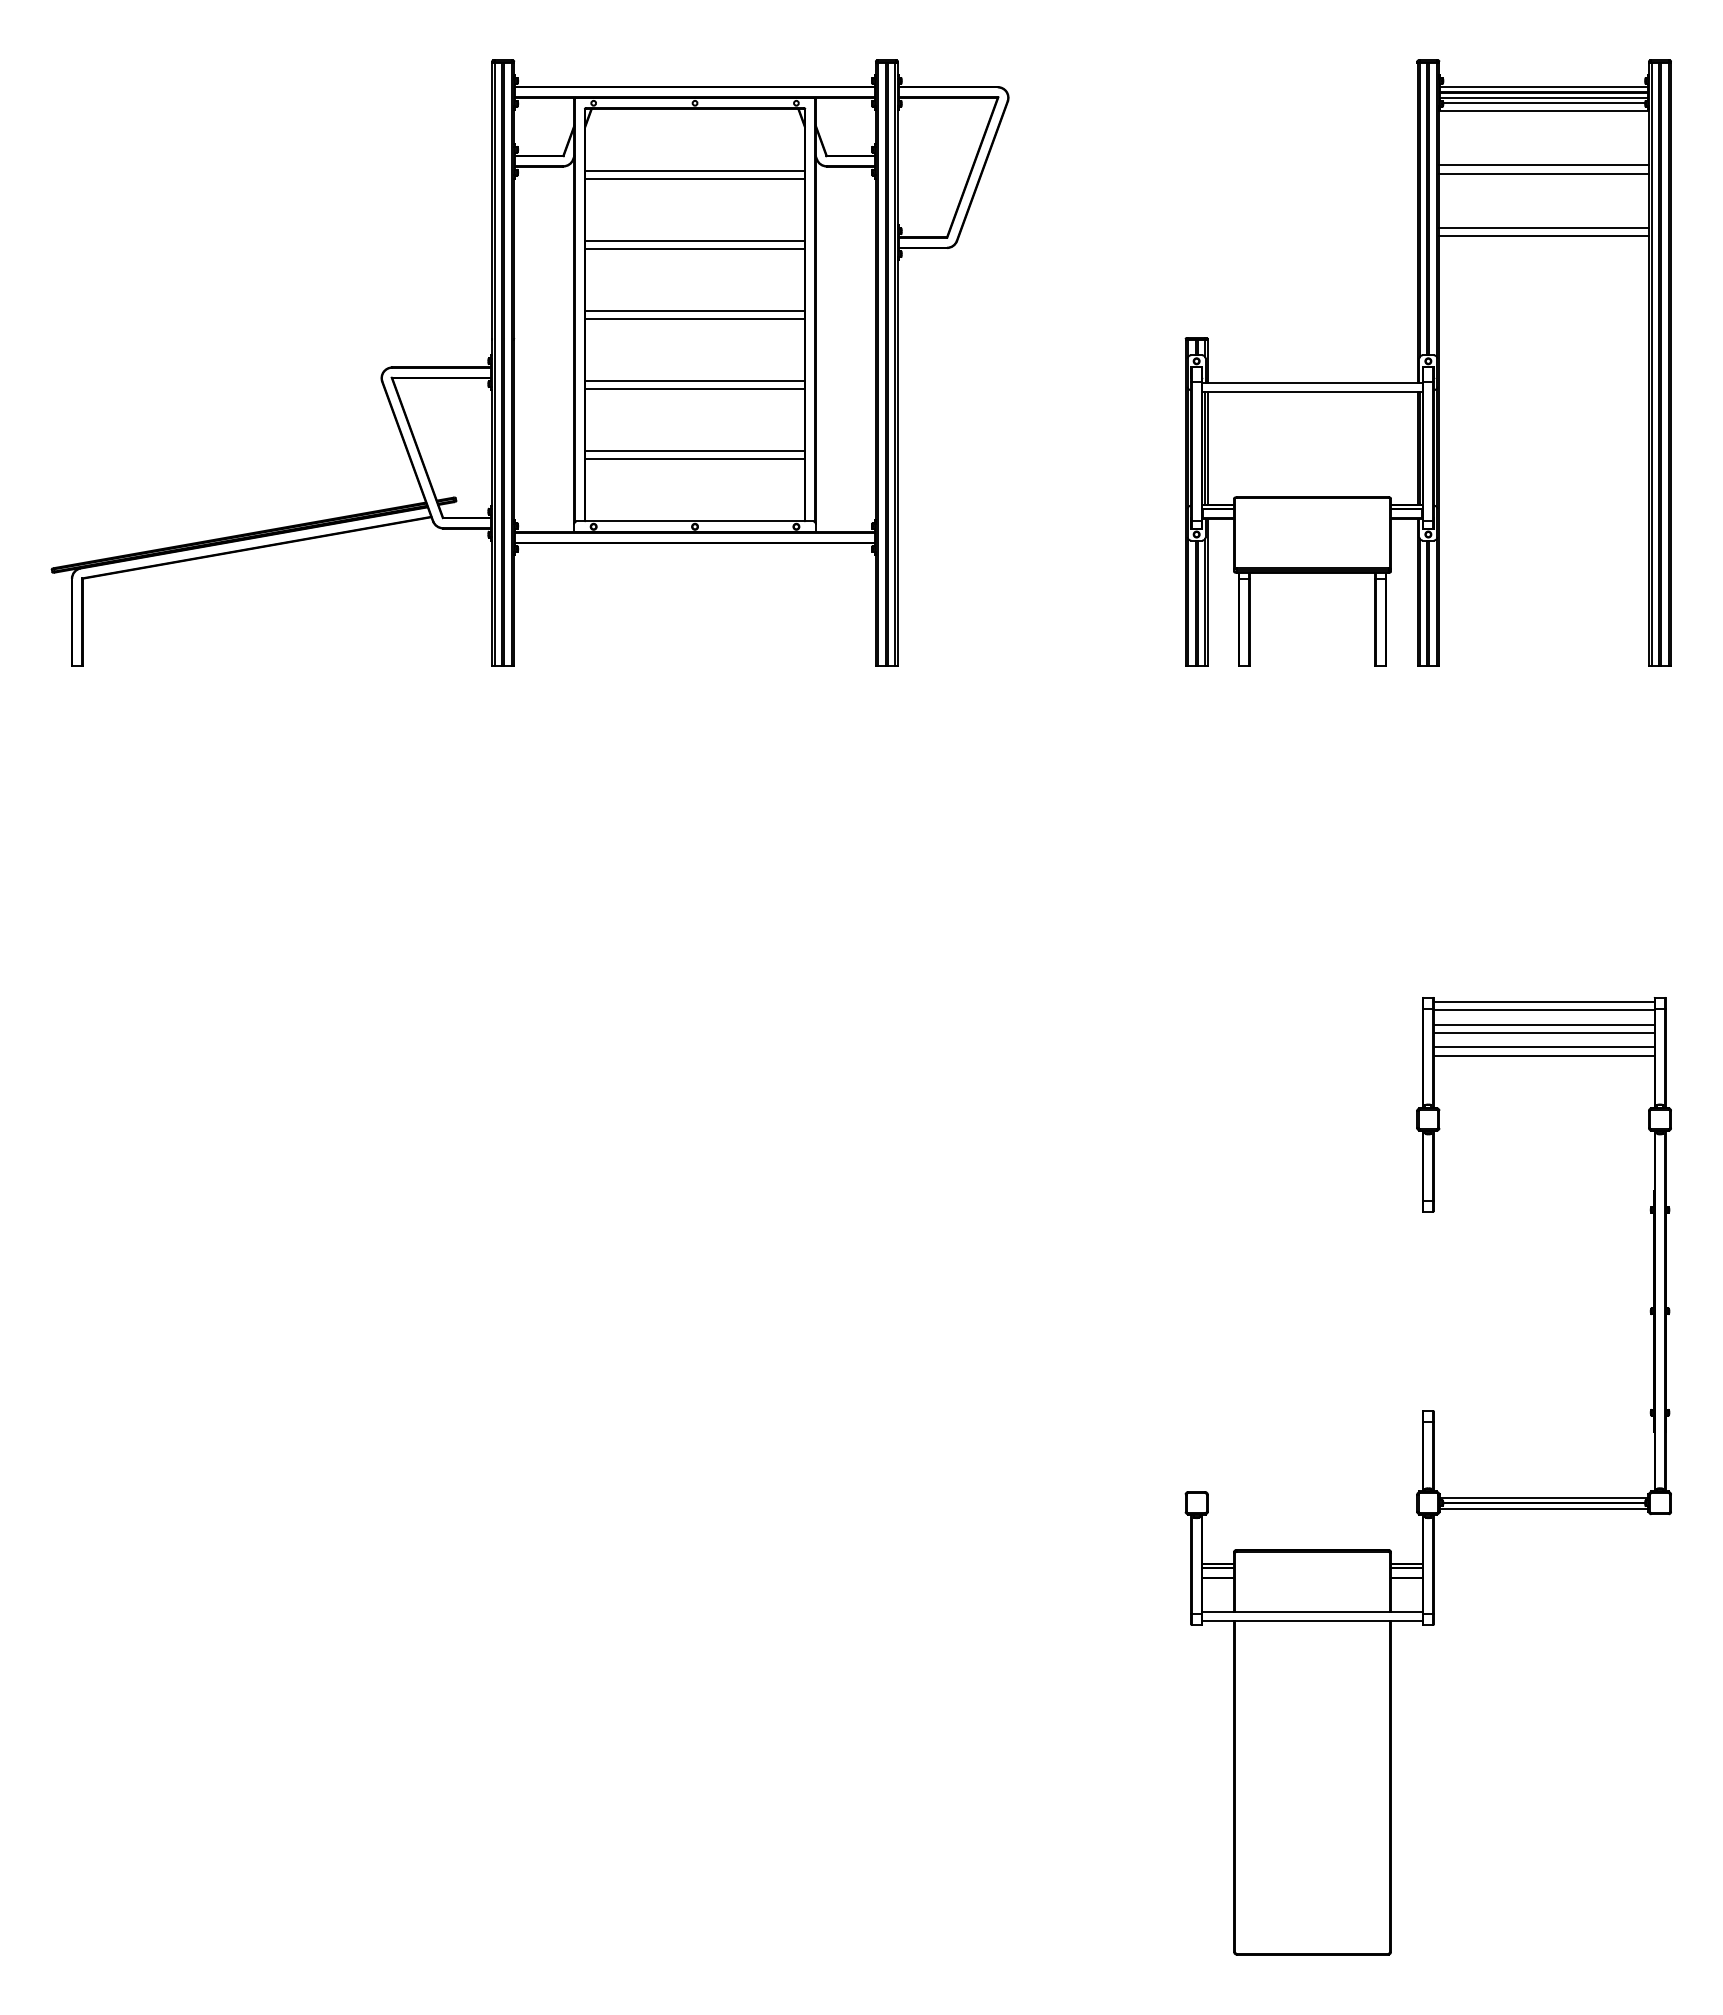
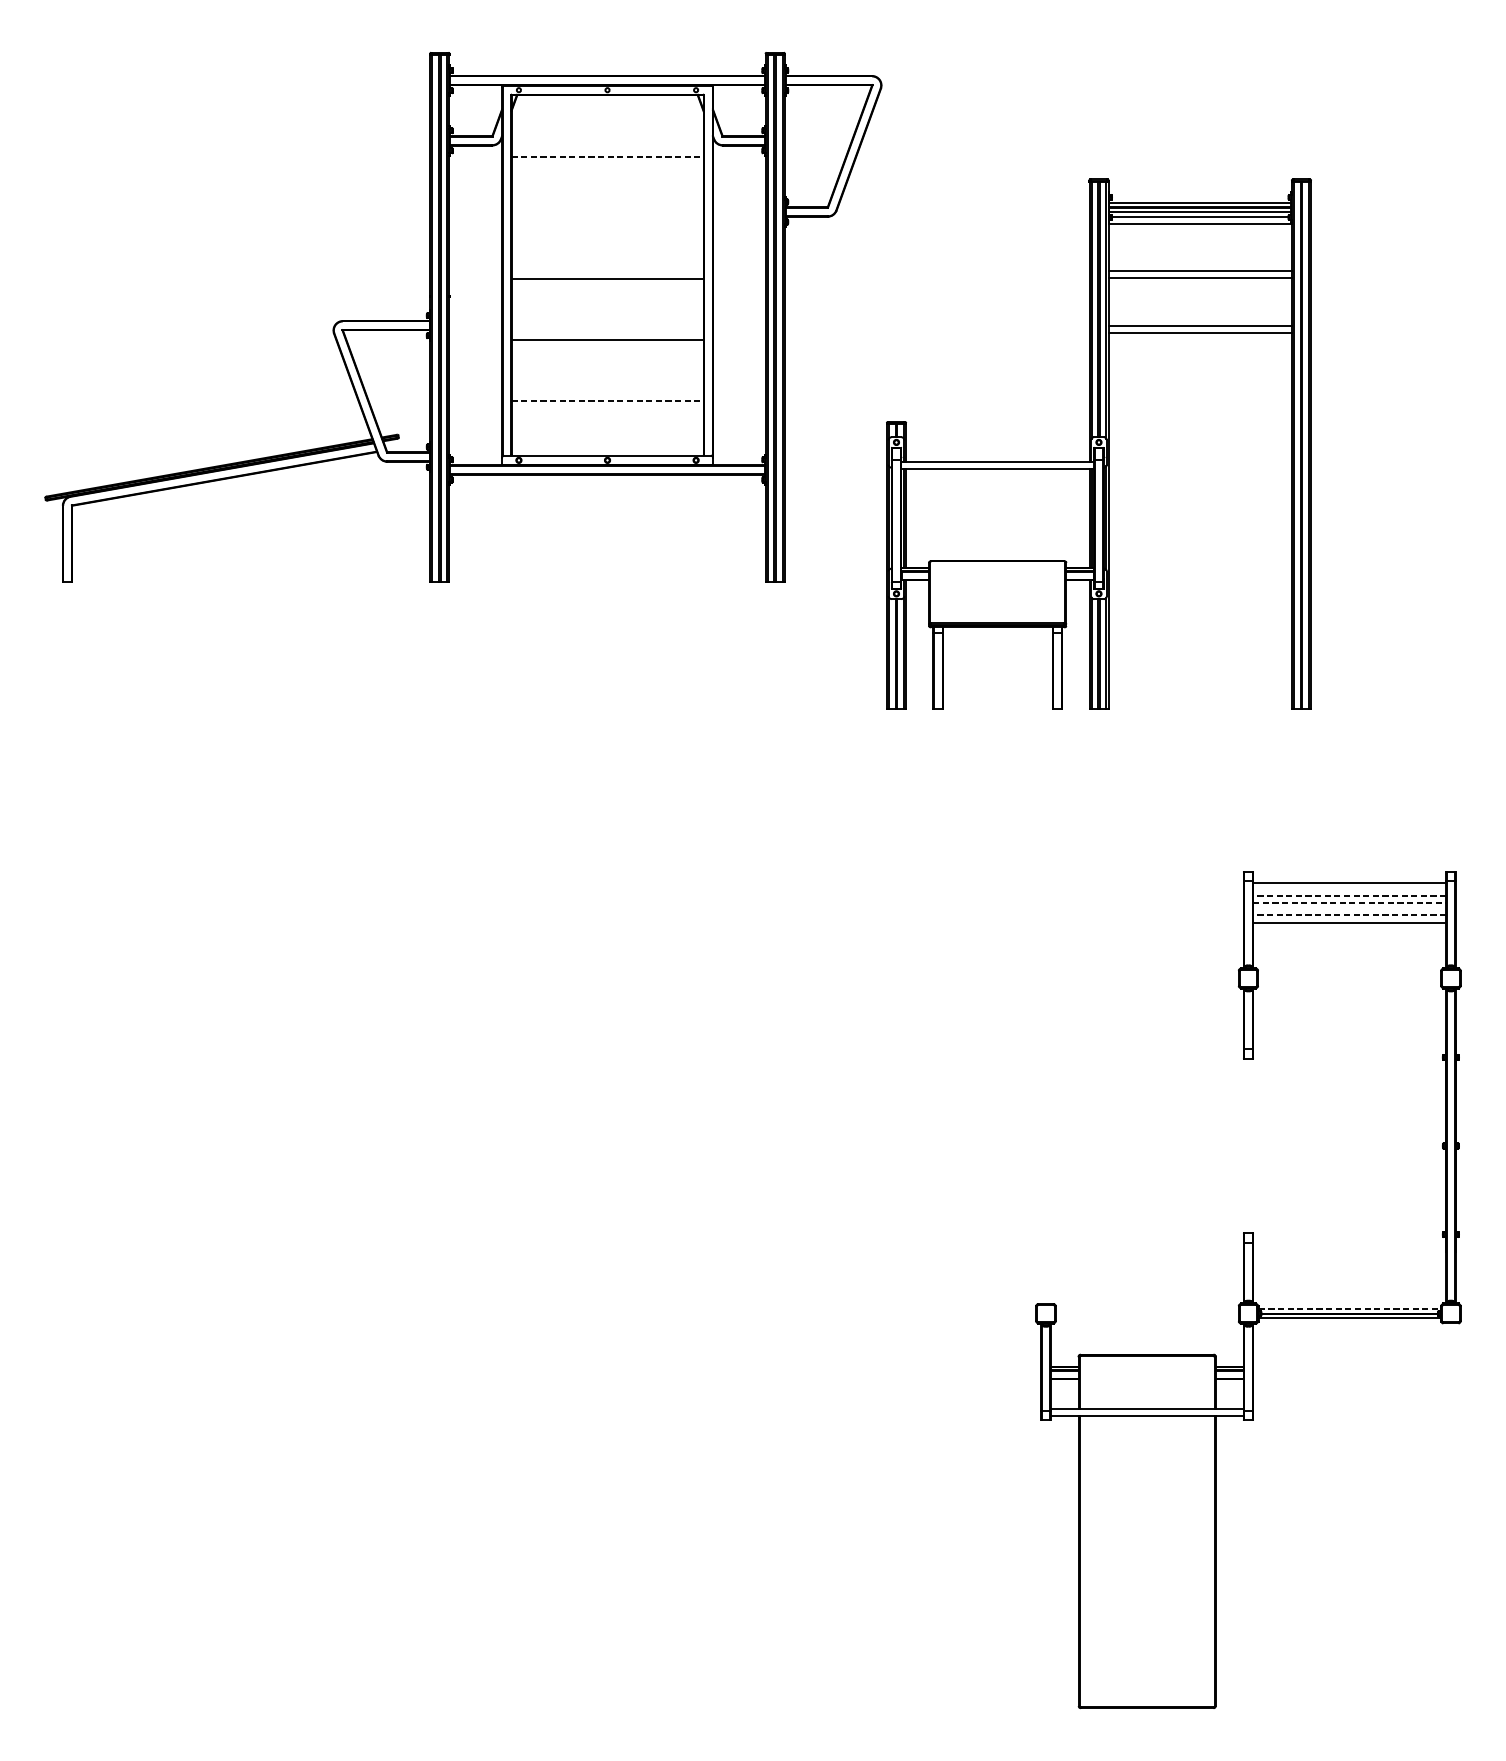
line: (694, 170) -> (607, 148), removed
line: (695, 179) -> (607, 156), solid -> dashed
line: (694, 240) -> (607, 210), removed
line: (694, 249) -> (607, 218), removed
line: (694, 310) -> (607, 271), removed
part: (1427, 362) -> (1098, 443), moved
line: (694, 380) -> (607, 332), removed
line: (694, 450) -> (607, 393), removed
line: (695, 459) -> (607, 401), solid -> dashed
line: (1543, 1001) -> (1349, 875), removed
line: (1543, 1024) -> (1349, 895), solid -> dashed
line: (1544, 1033) -> (1349, 903), solid -> dashed
line: (1543, 1047) -> (1349, 915), solid -> dashed
line: (1544, 1497) -> (1349, 1308), solid -> dashed

